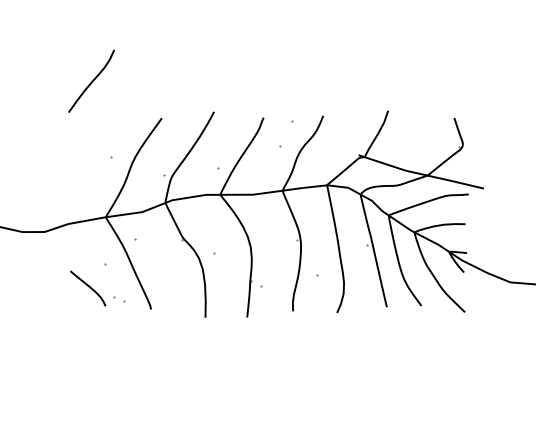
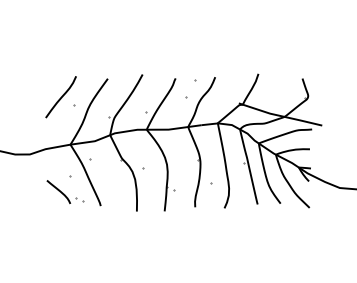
curve: (90, 81) -> (60, 97), moved

